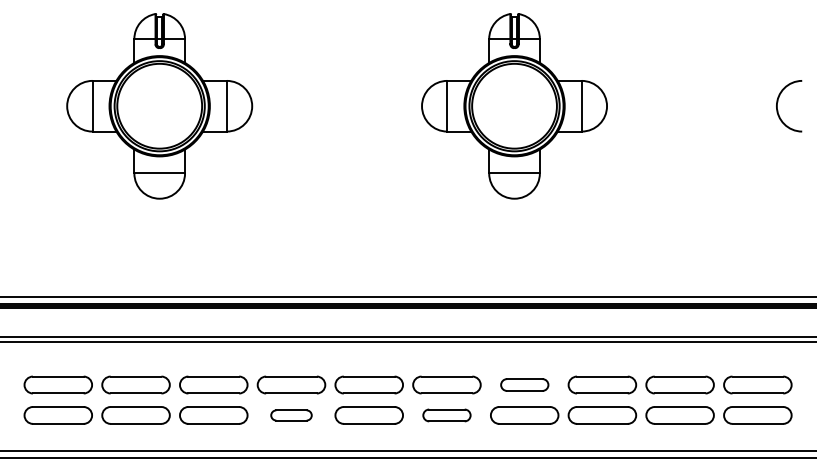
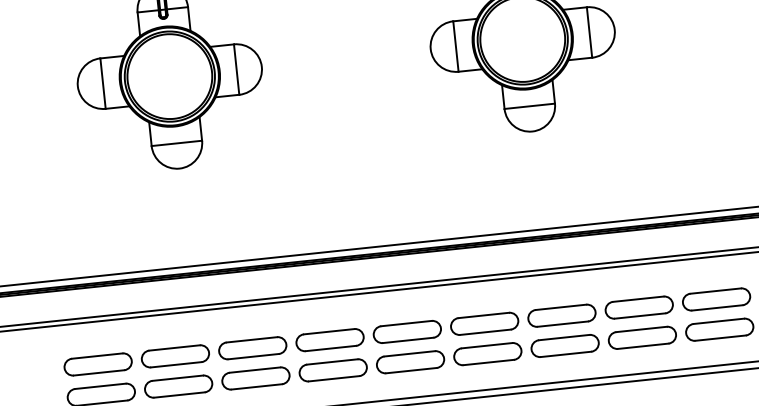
part: (524, 384) -> (561, 315), size x1.43
part: (291, 415) -> (333, 370), size x1.67
part: (446, 415) -> (487, 354), size x1.43

